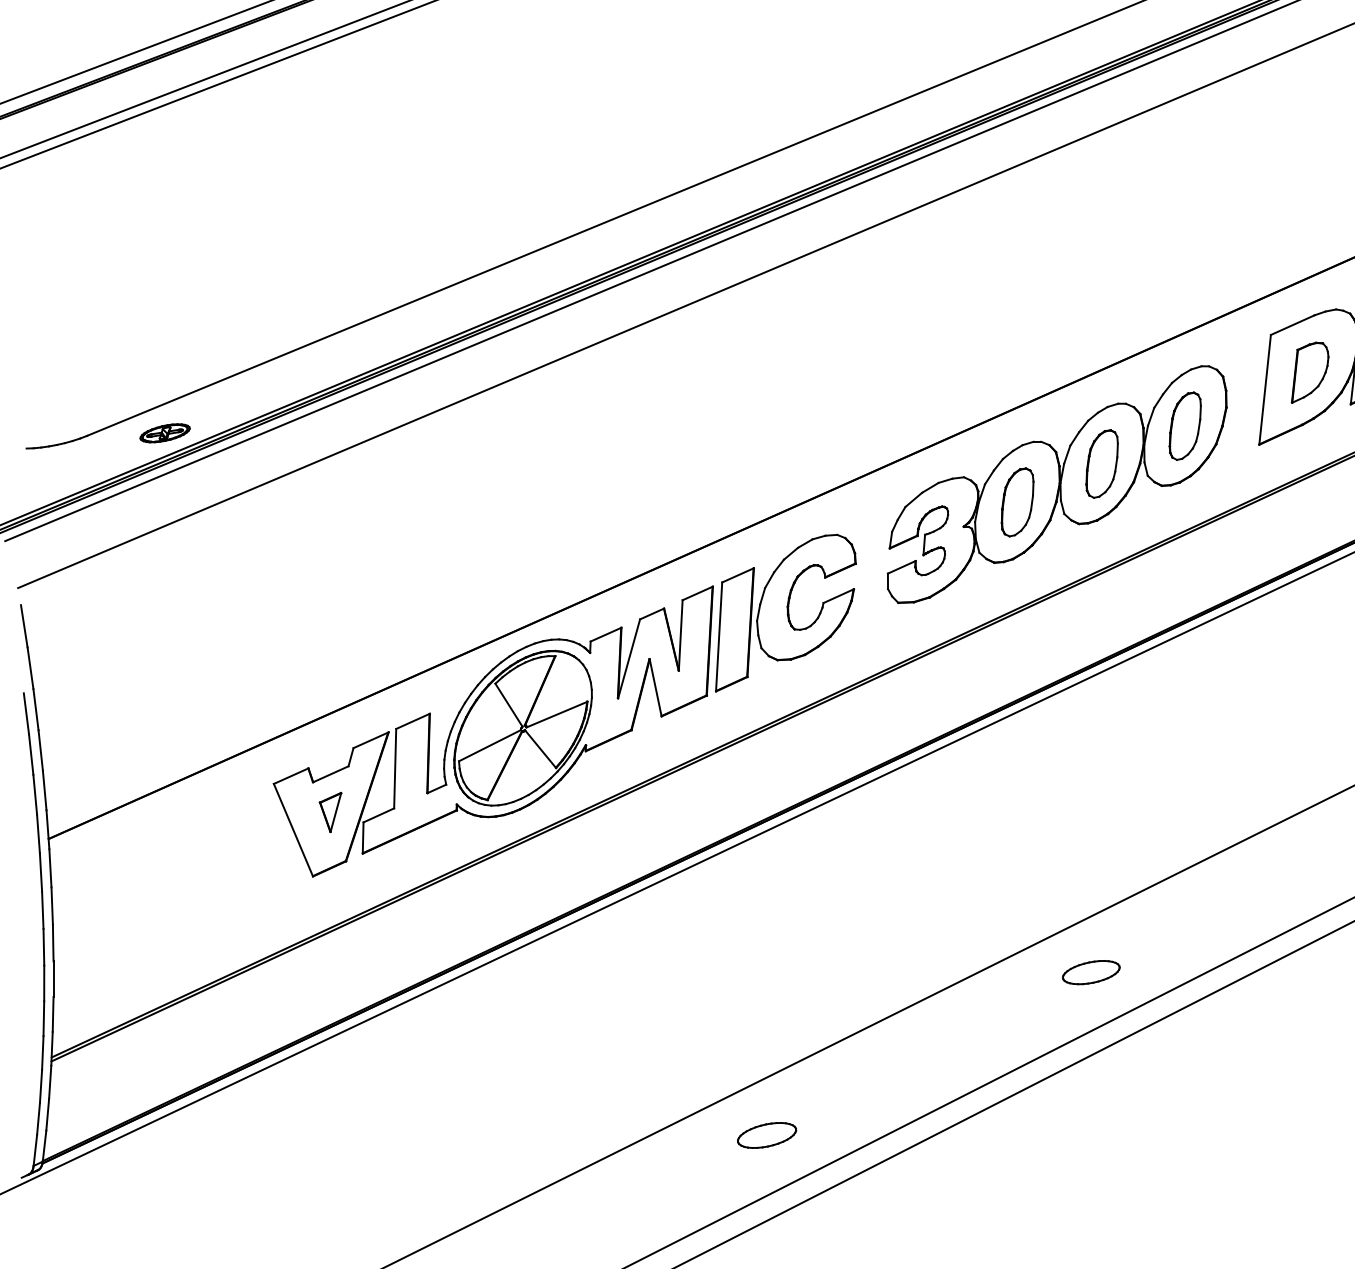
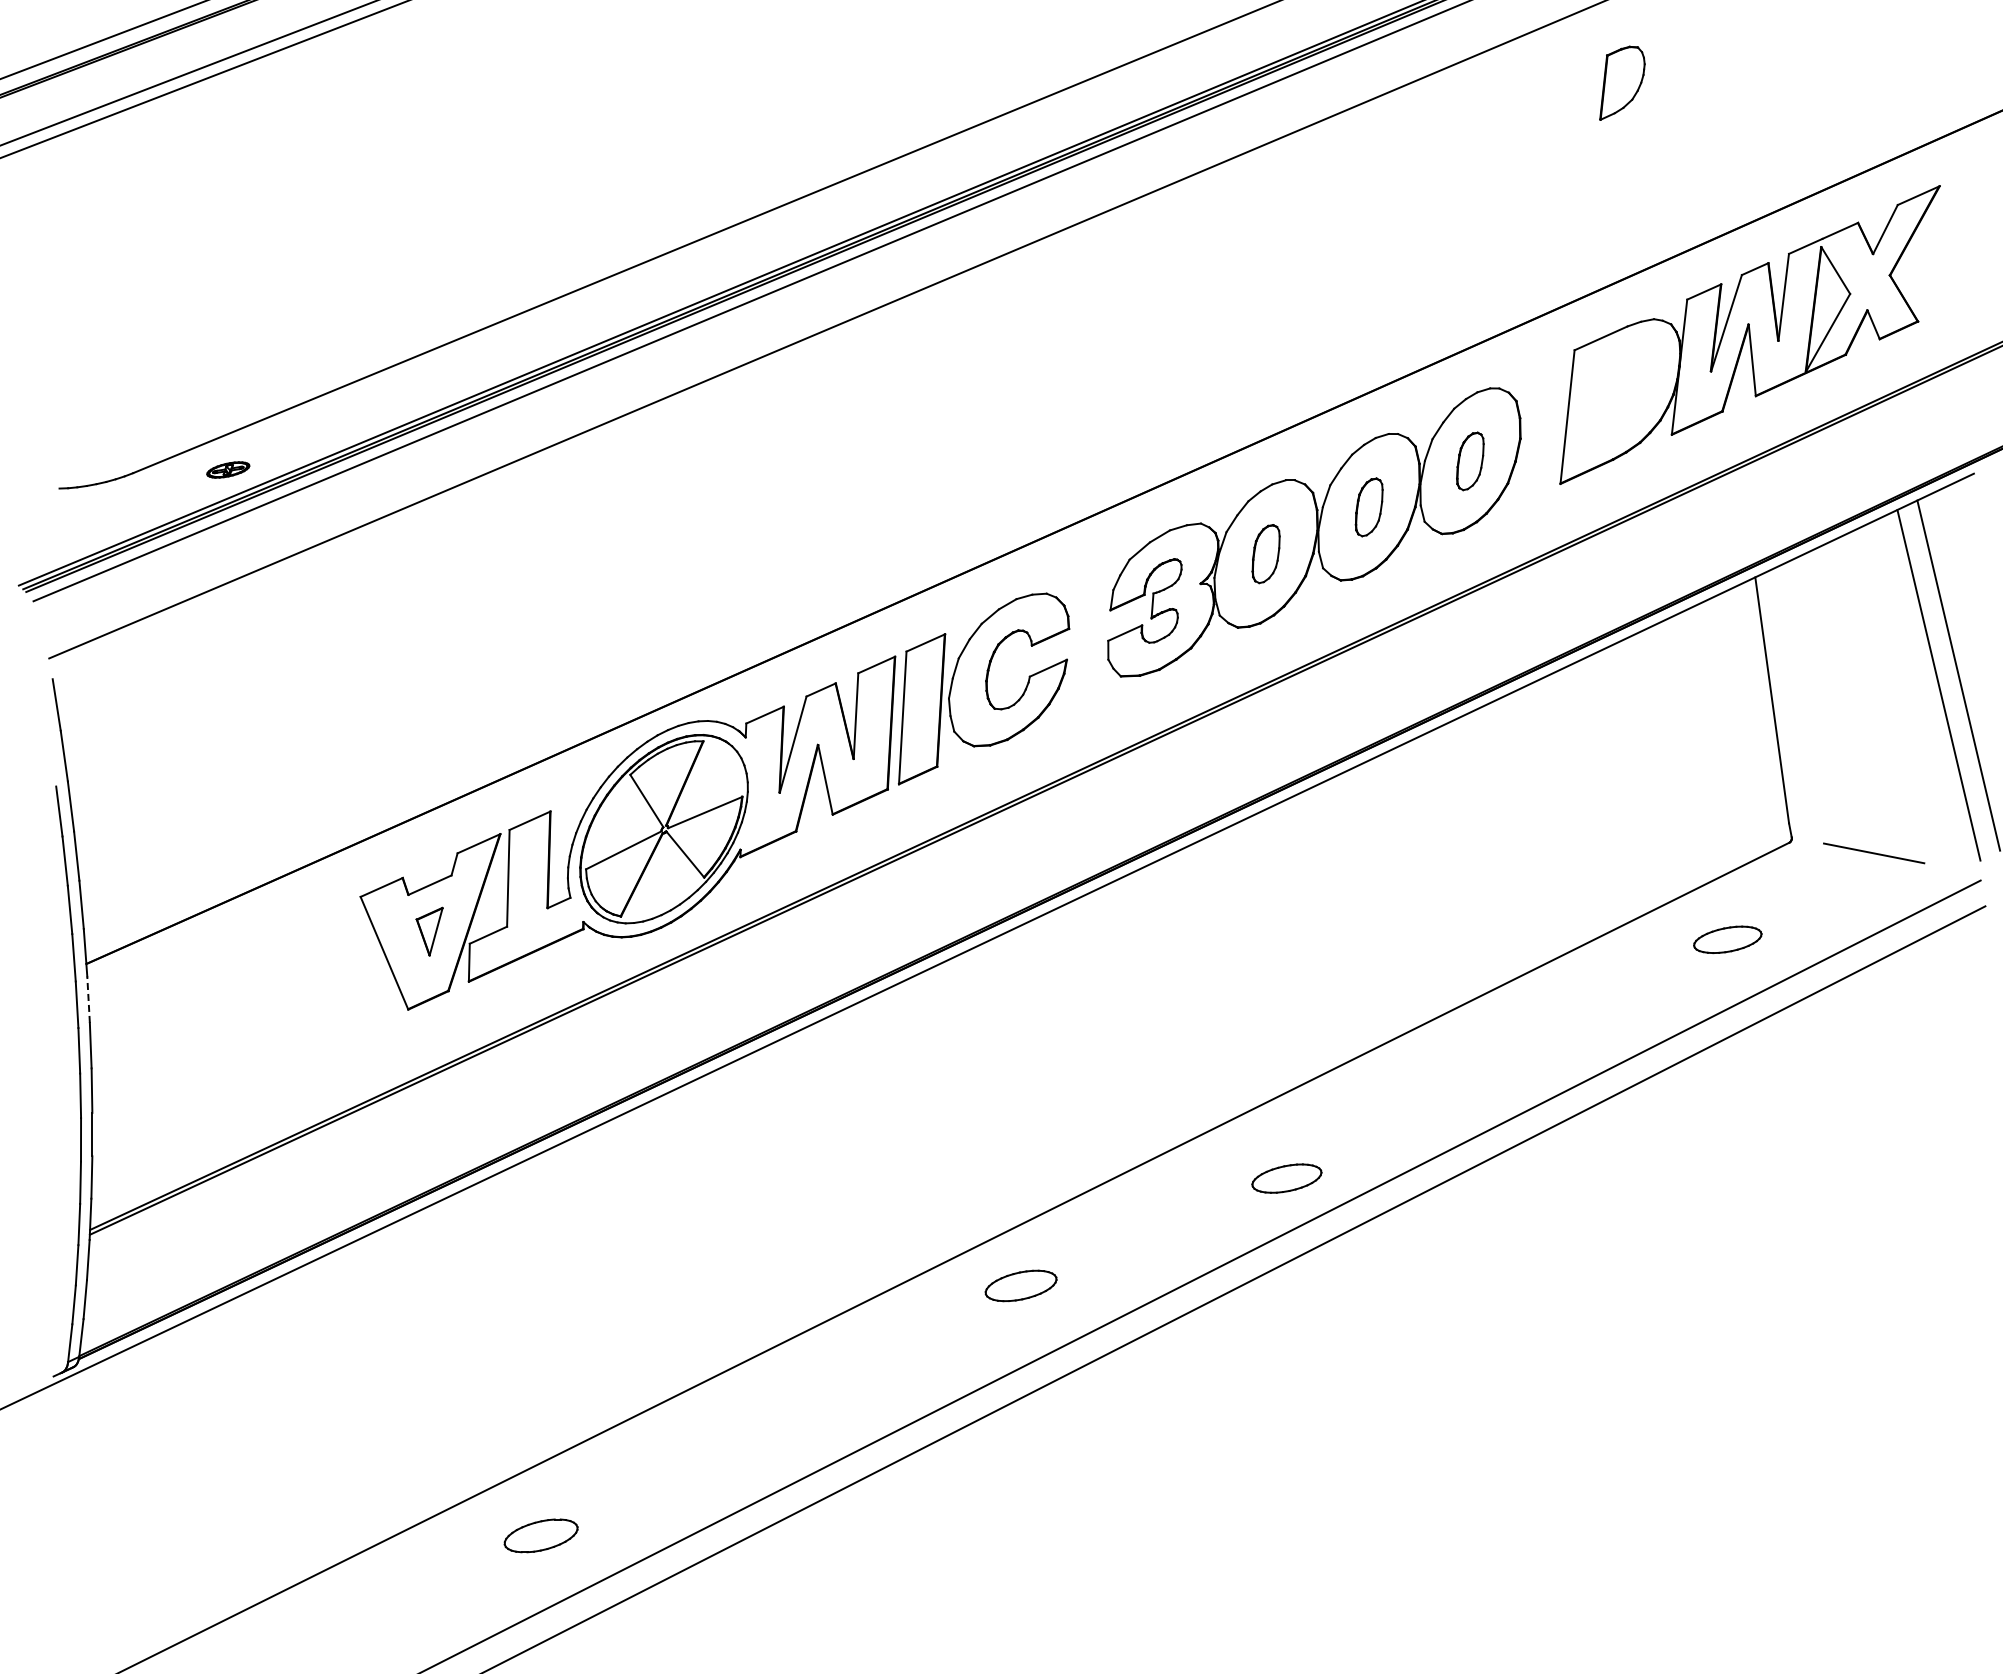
part: (1310, 372) -> (1622, 82), moved
part: (1185, 426) -> (1470, 461), size x0.7
part: (165, 432) -> (228, 469), size x0.7
part: (1102, 464) -> (1369, 507), size x0.7
part: (1017, 501) -> (1265, 553), size x0.7
line: (50, 868) -> (88, 999), solid -> dashed
part: (1090, 972) -> (1286, 1178), moved
part: (766, 1135) -> (1020, 1285), moved

